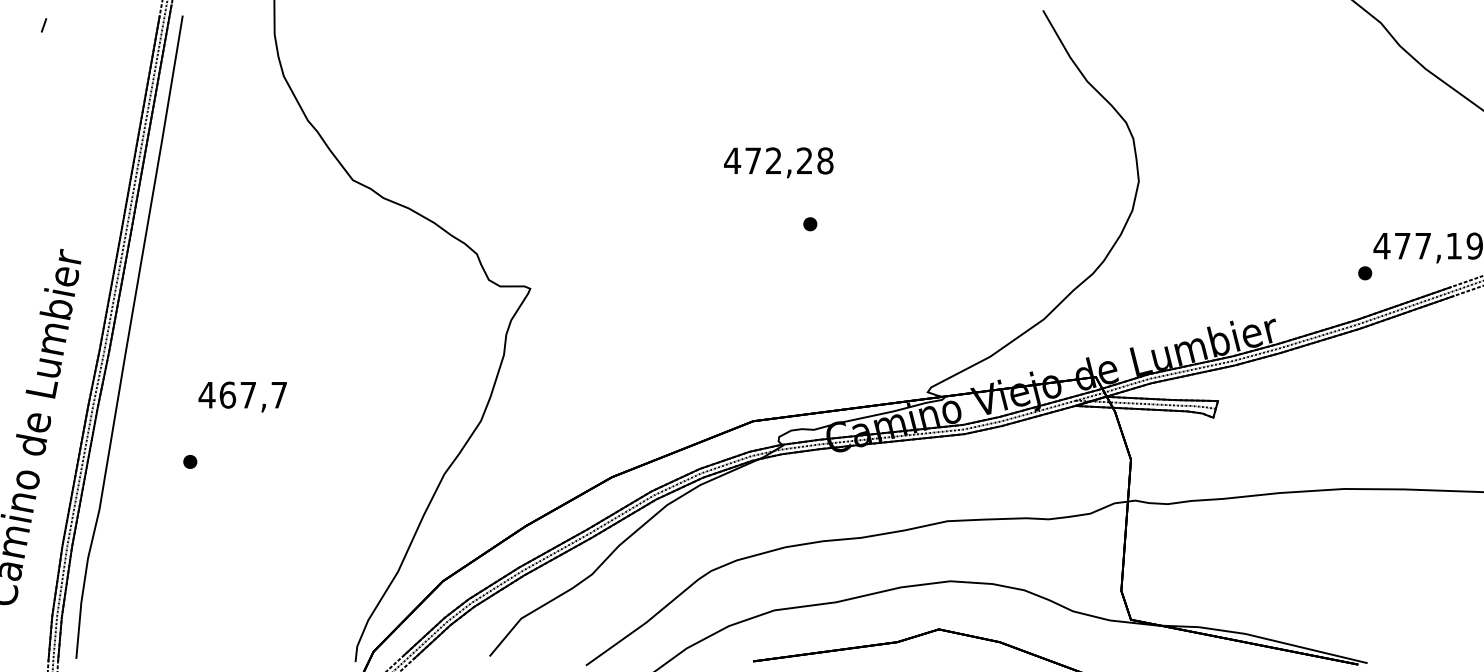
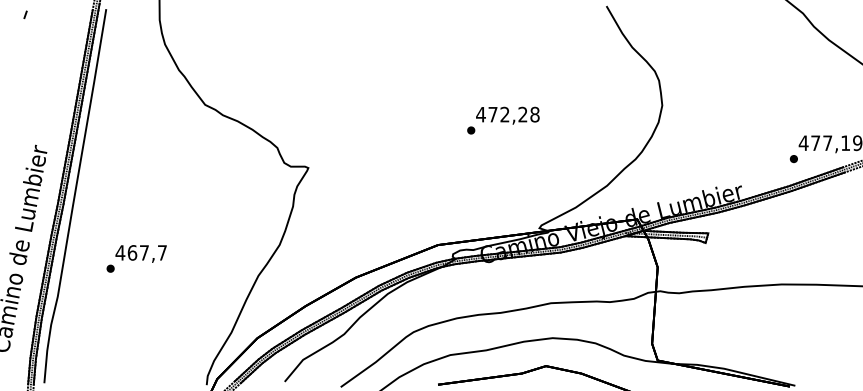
text: (778, 162) -> (507, 115), moved
text: (241, 396) -> (140, 253), moved

